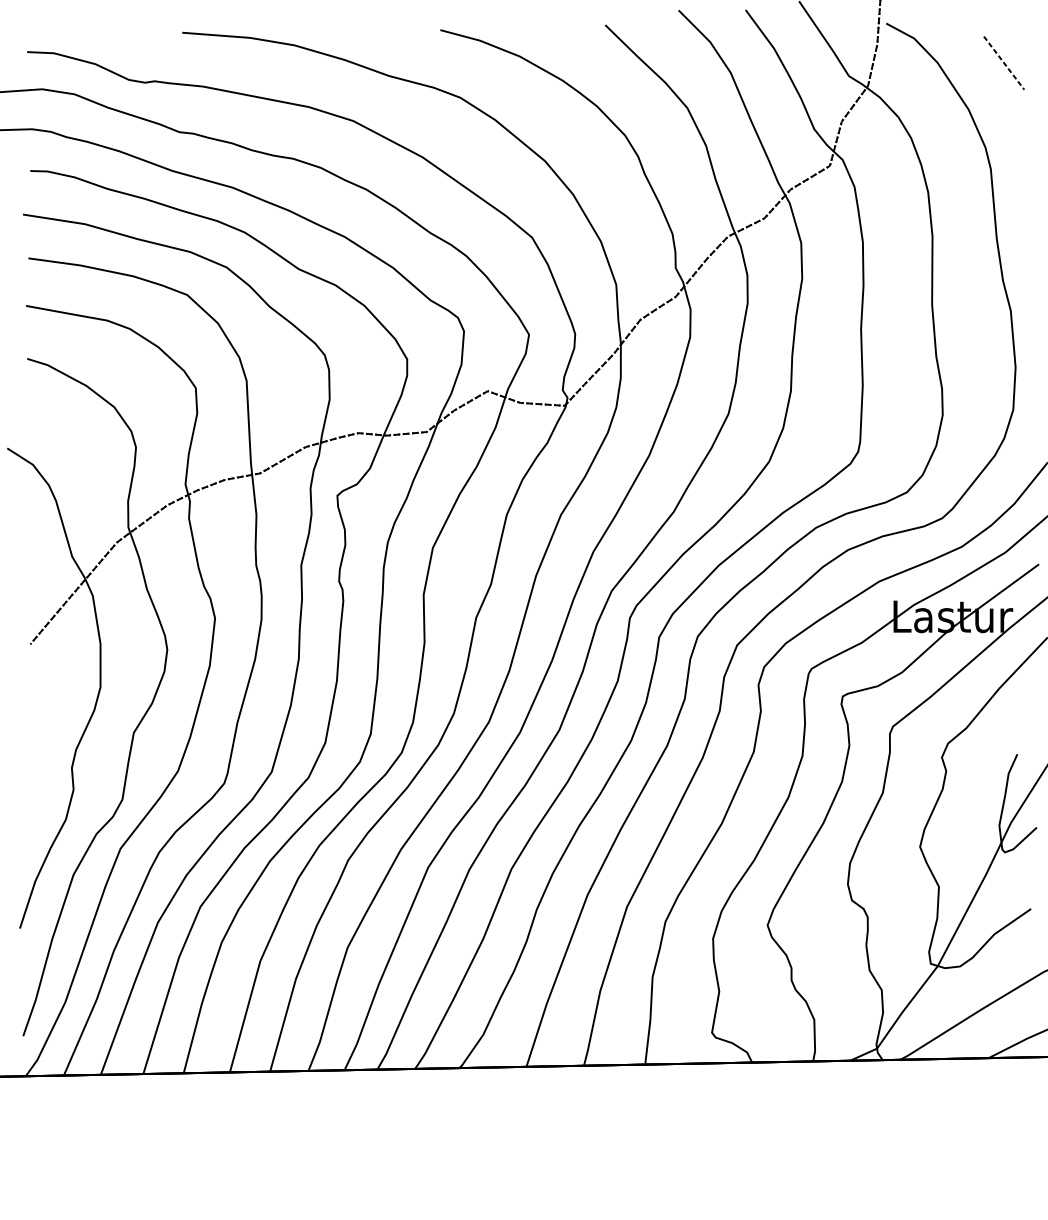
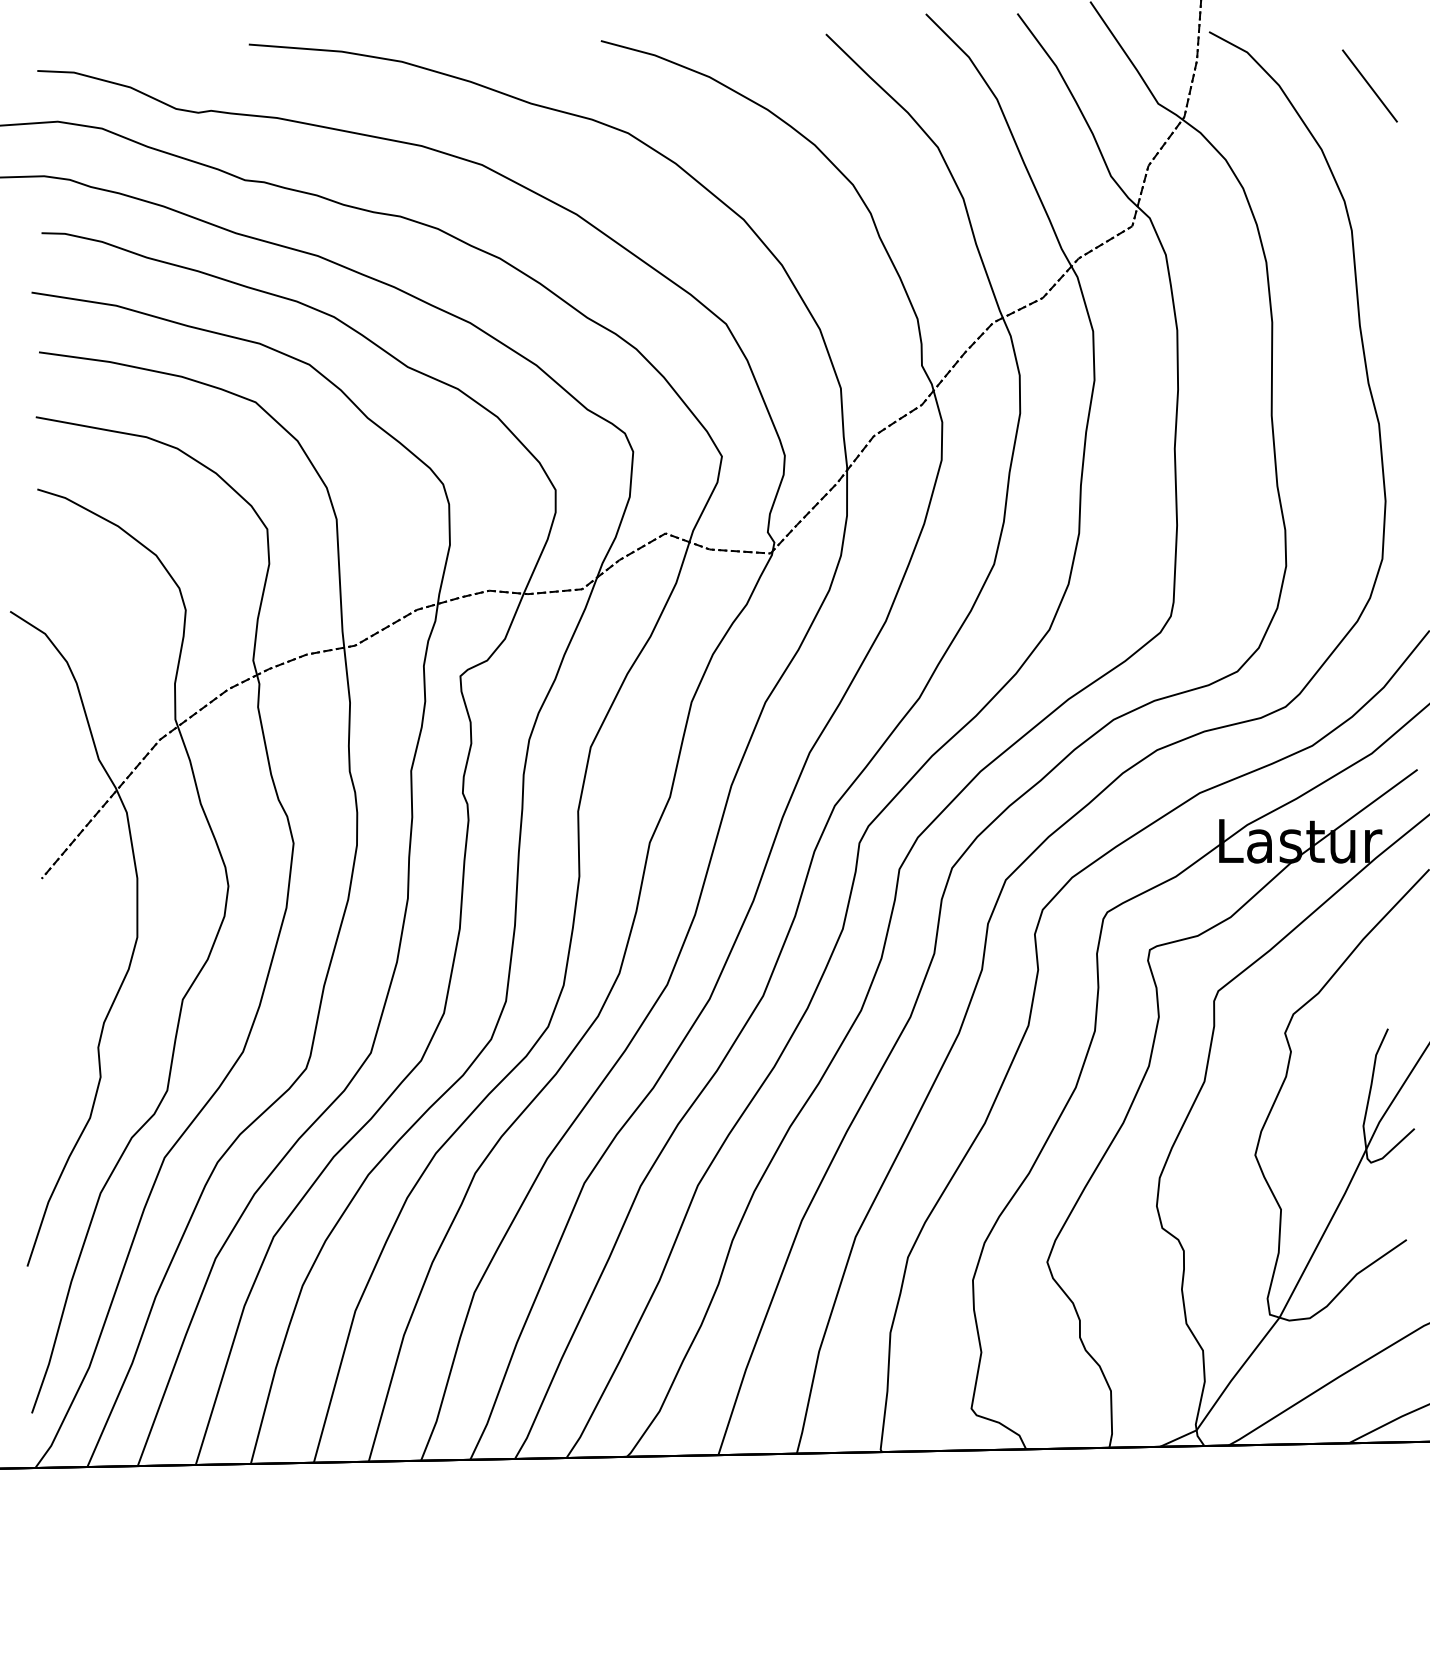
line: (1003, 63) -> (1369, 86), dashed -> solid

